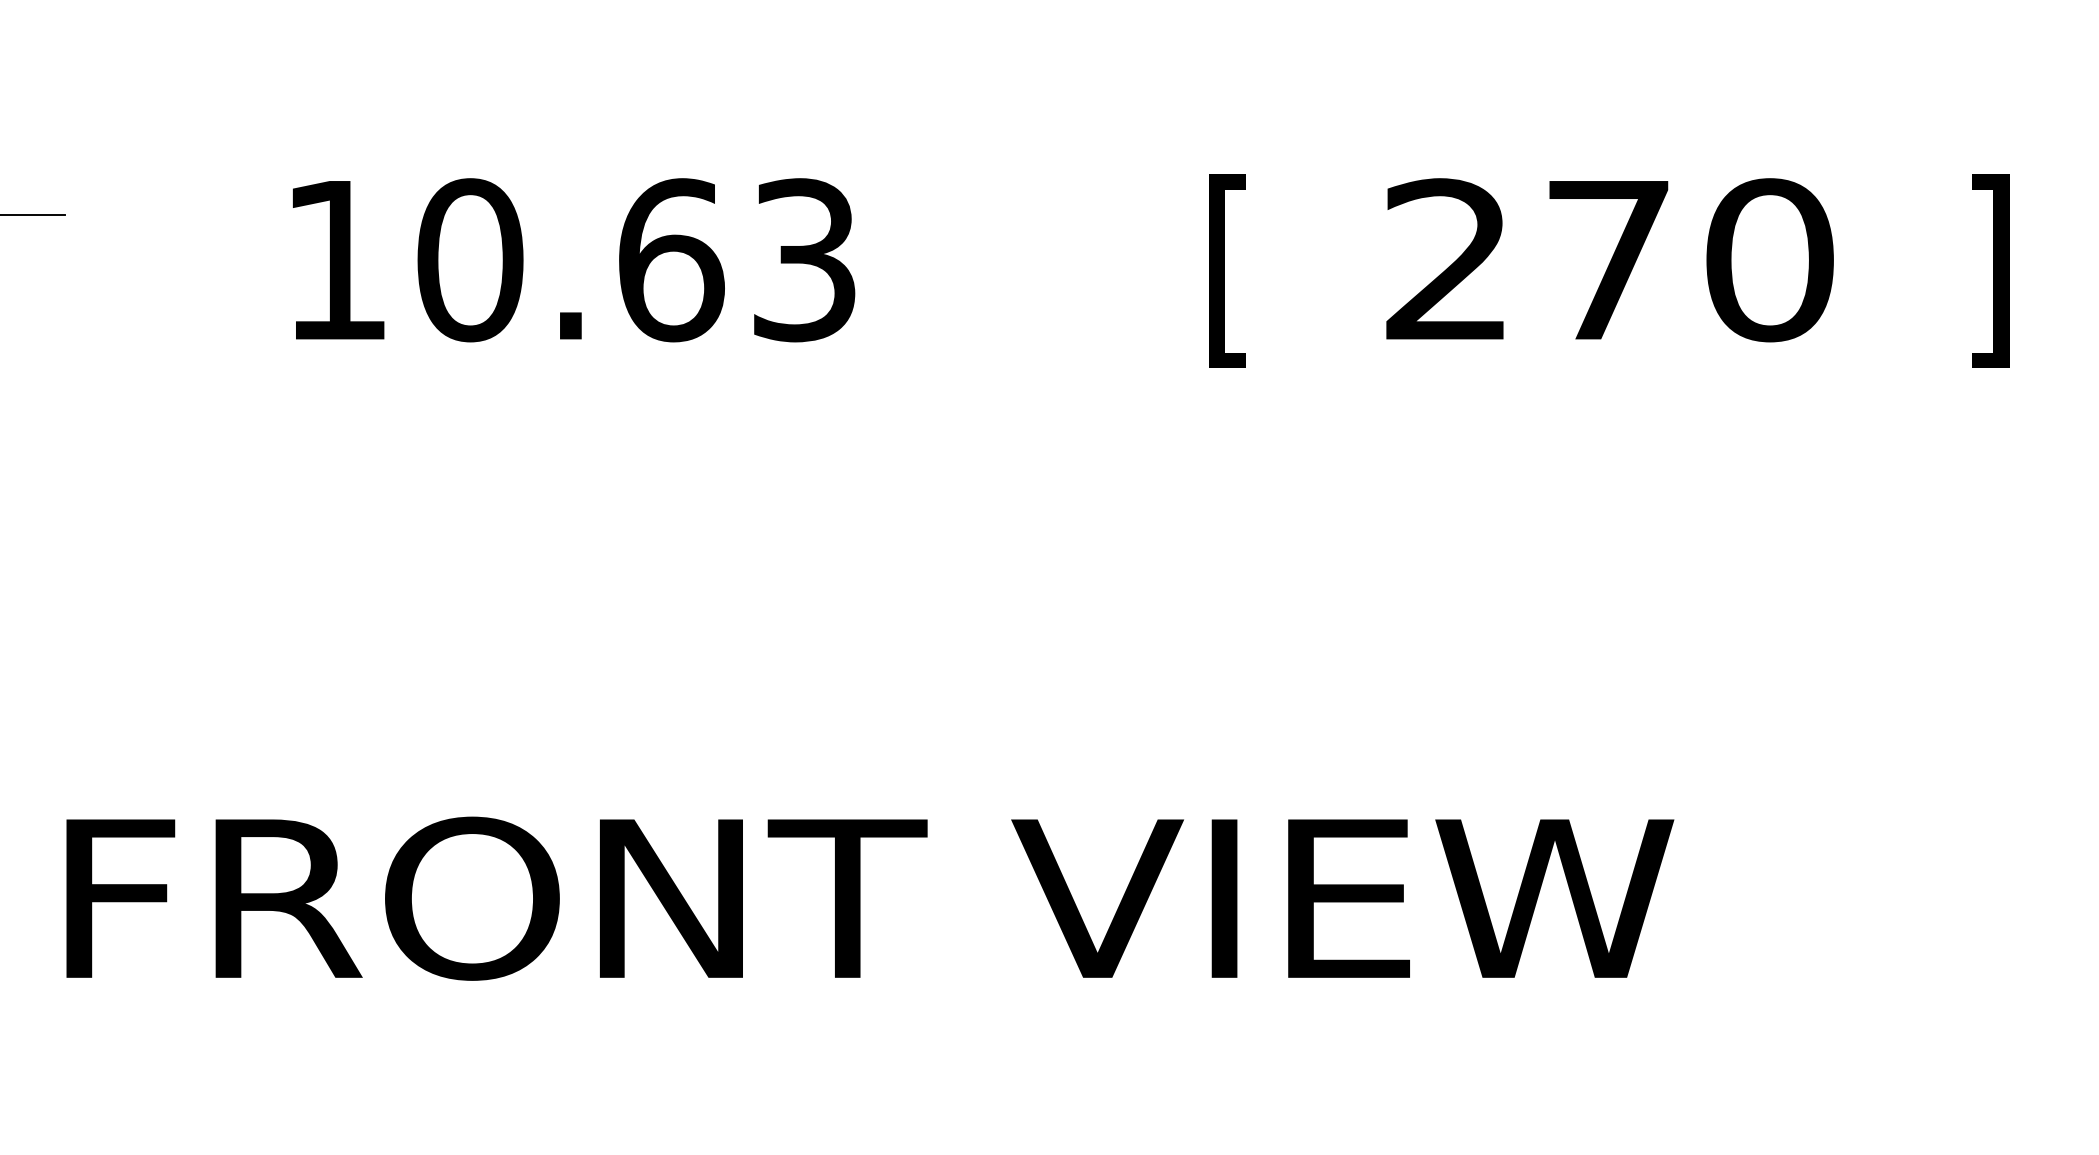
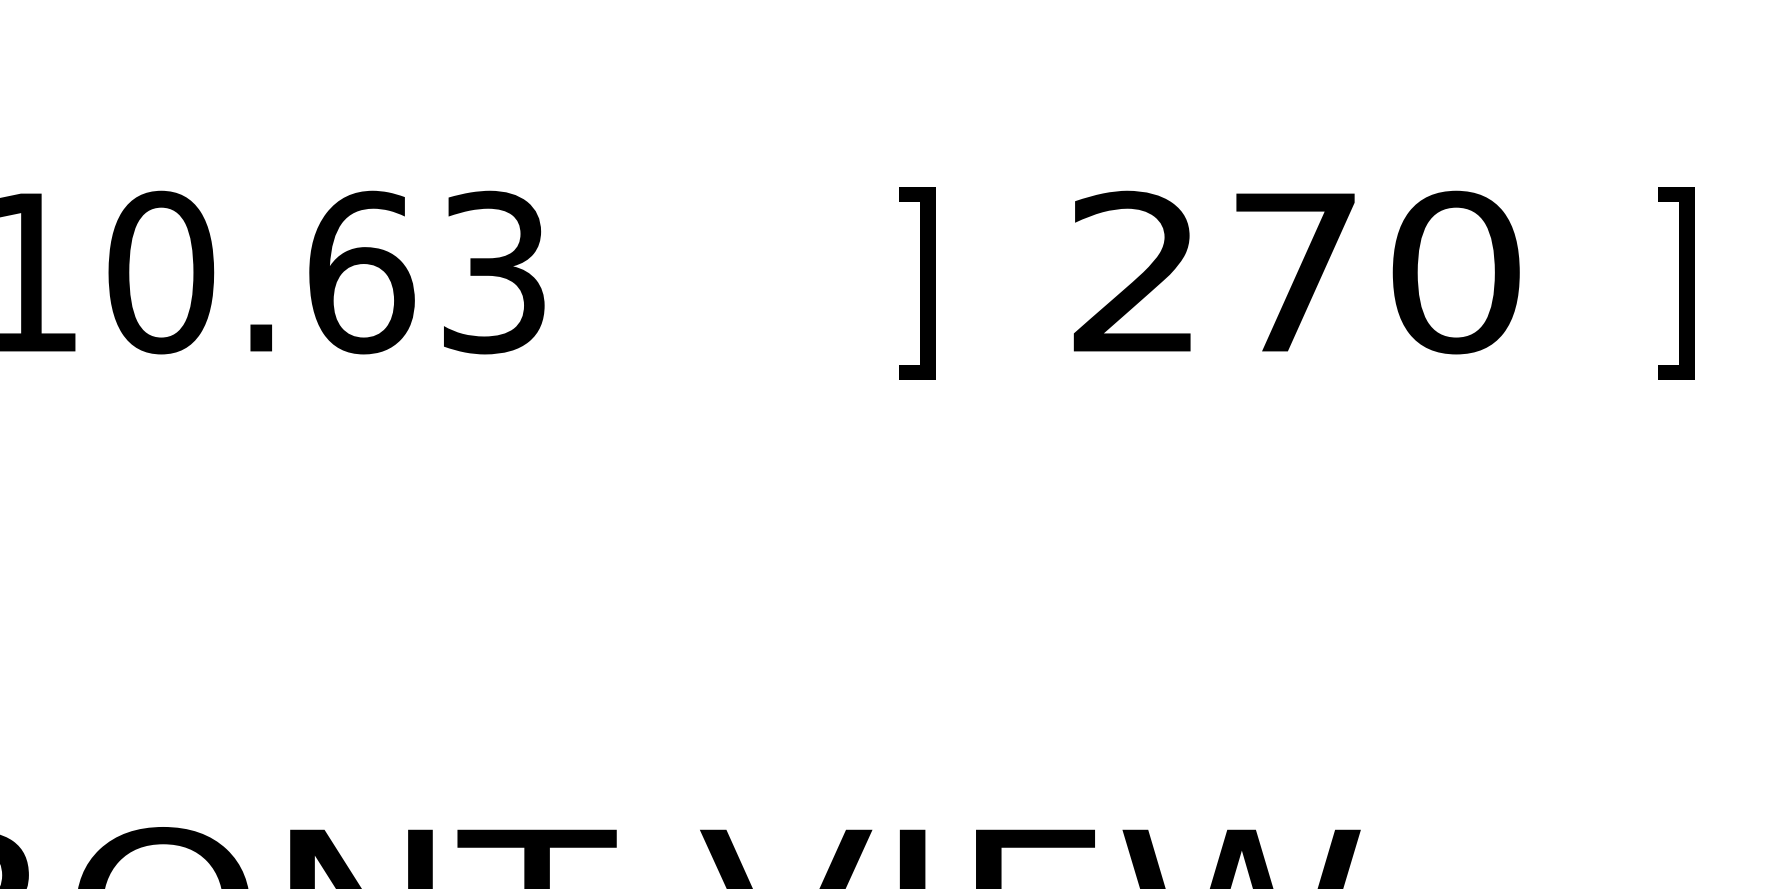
text: (1228, 270) -> (916, 282), [ -> ]

